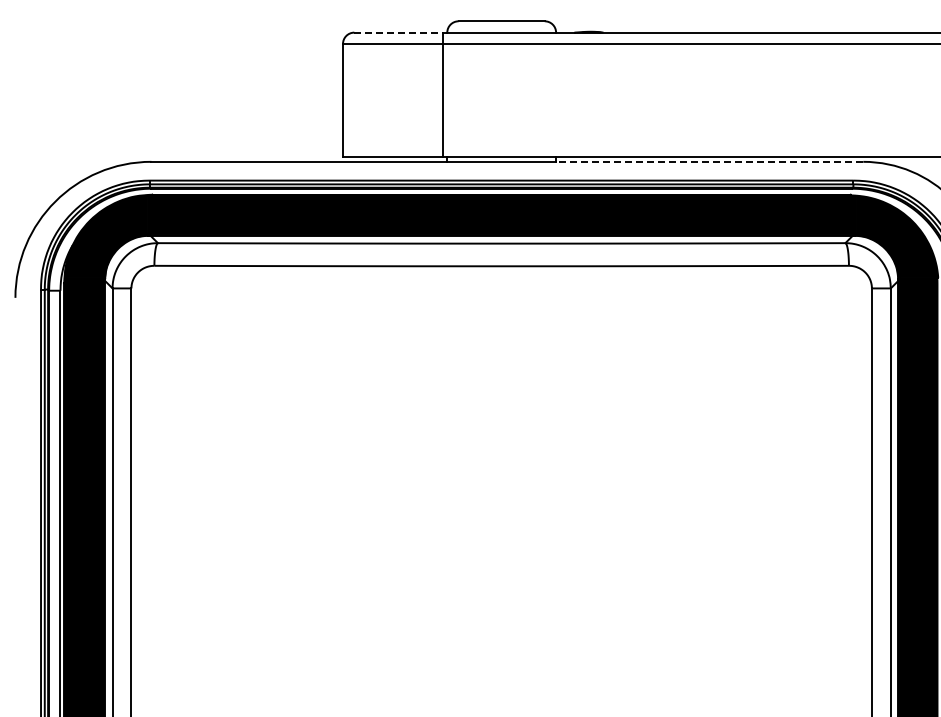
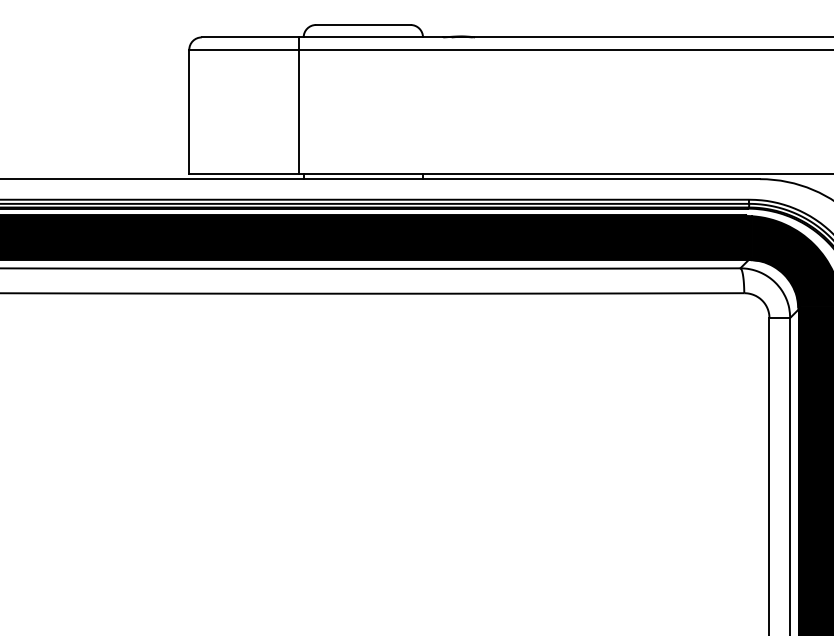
line: (399, 32) -> (251, 37), dashed -> solid
line: (709, 161) -> (591, 178), dashed -> solid

